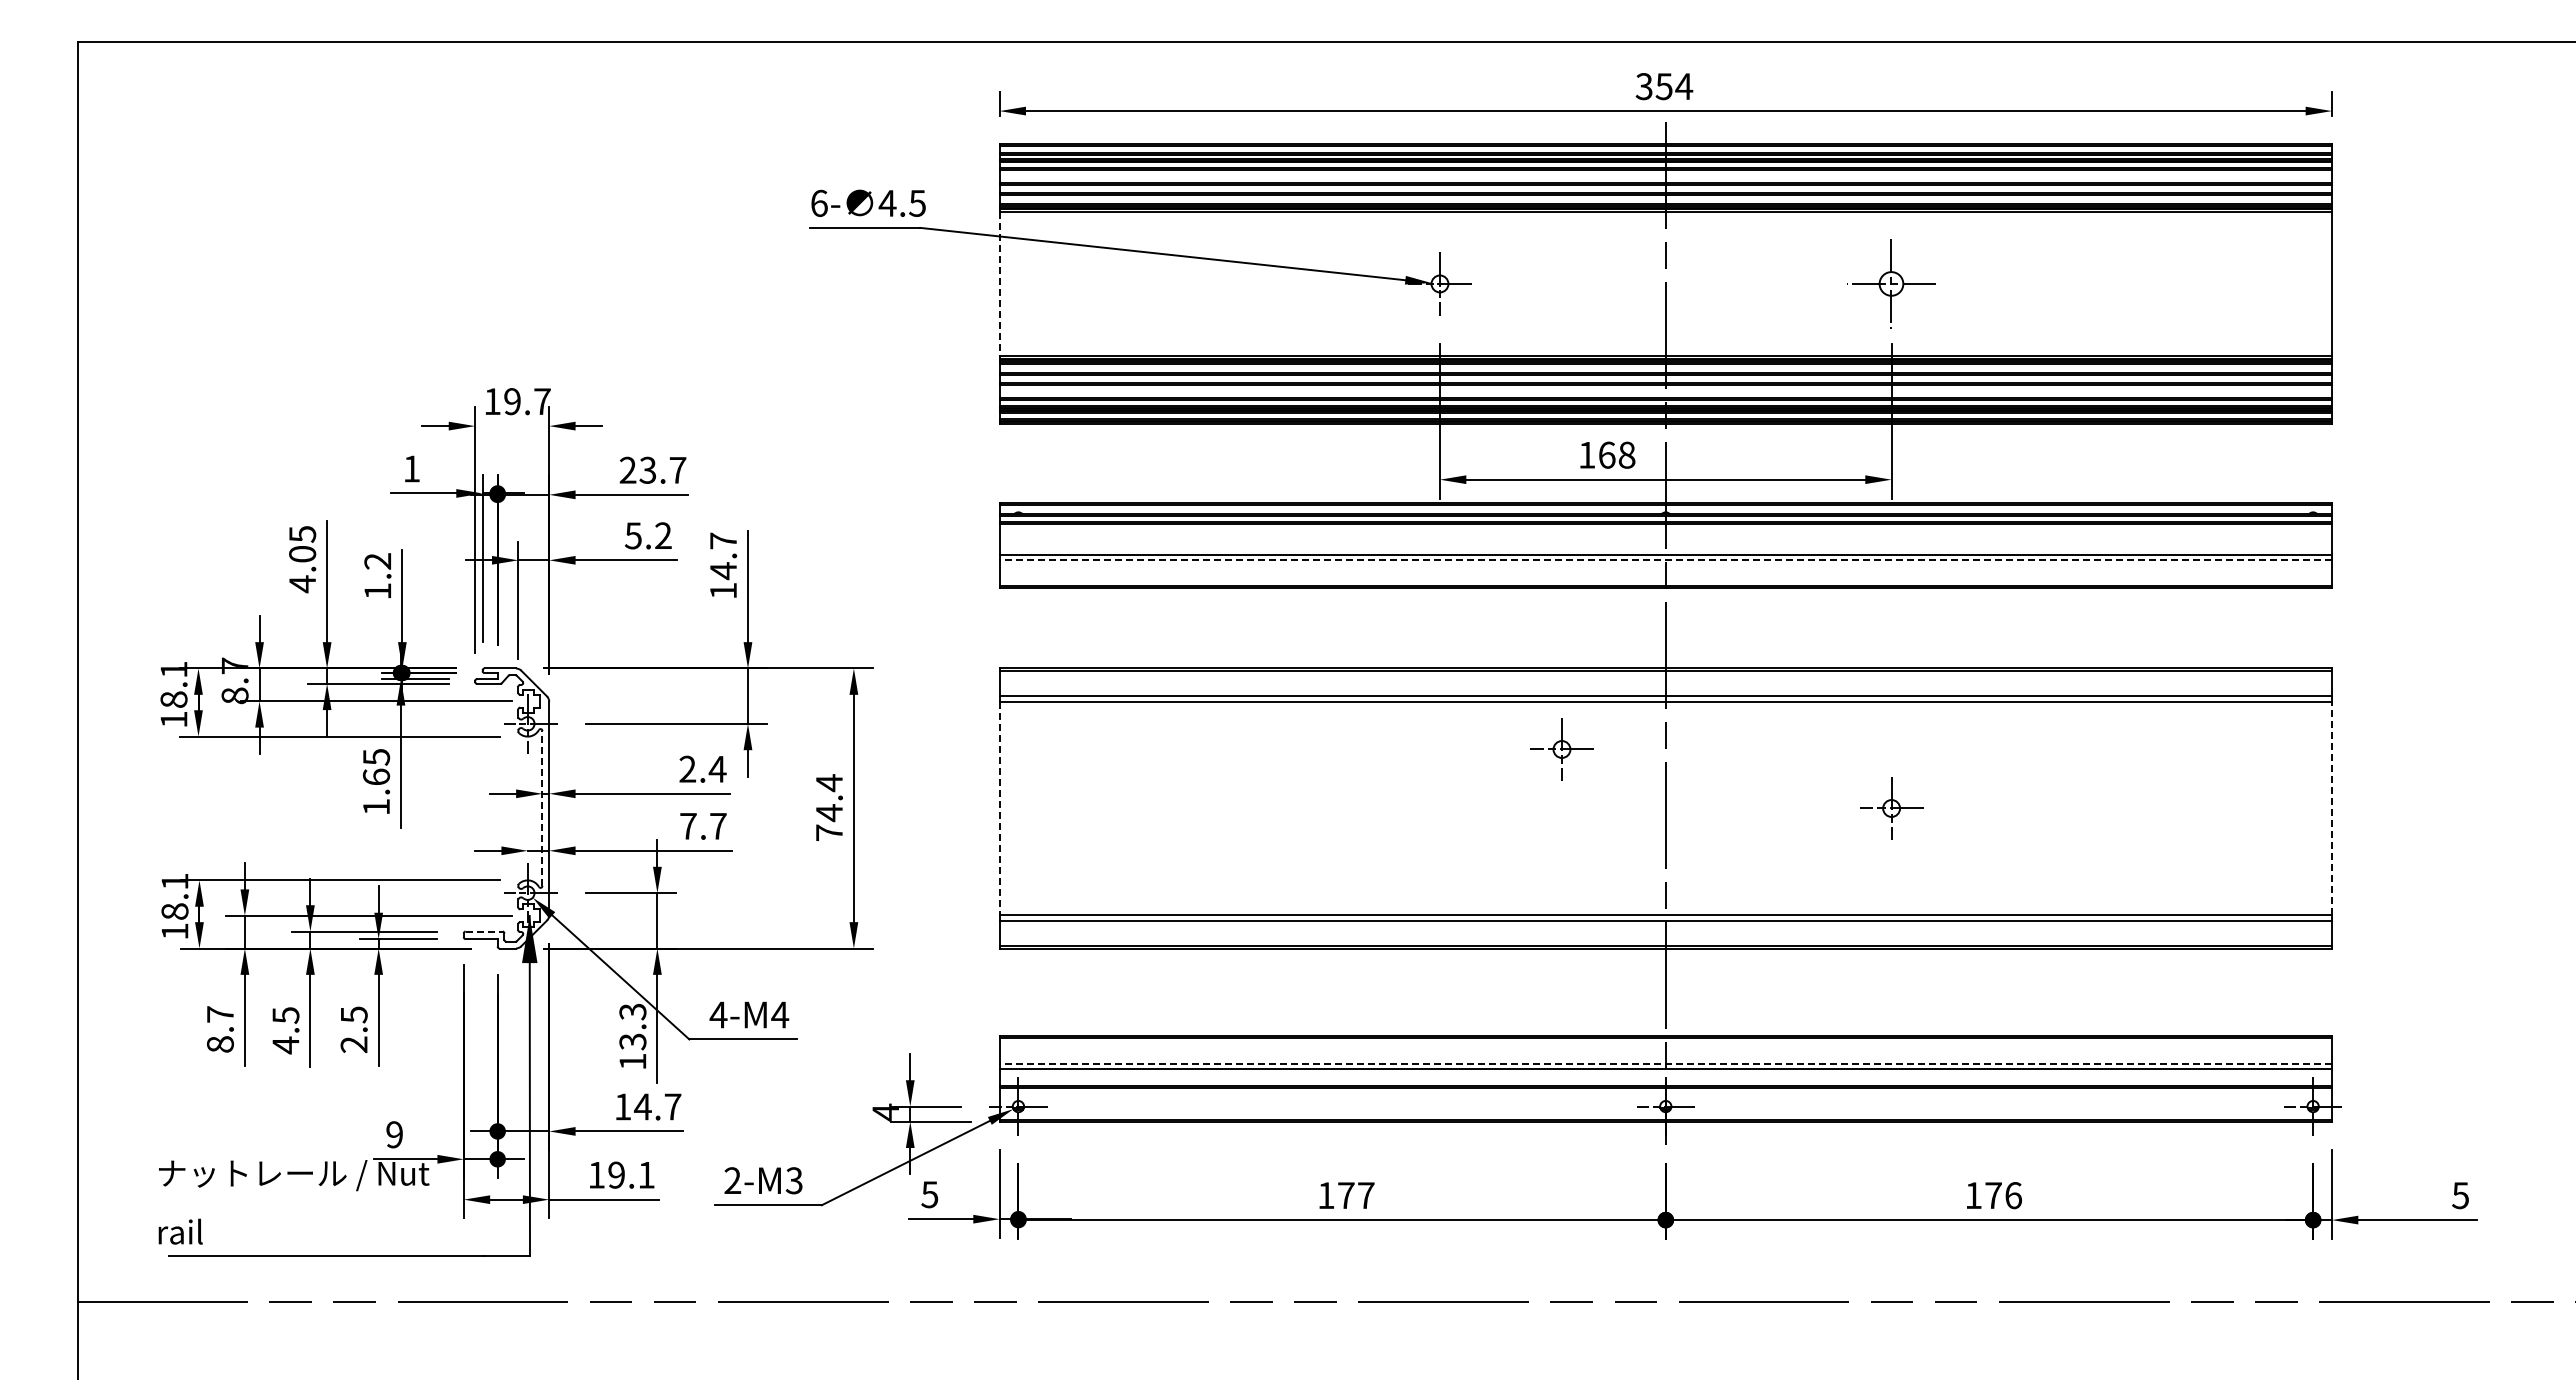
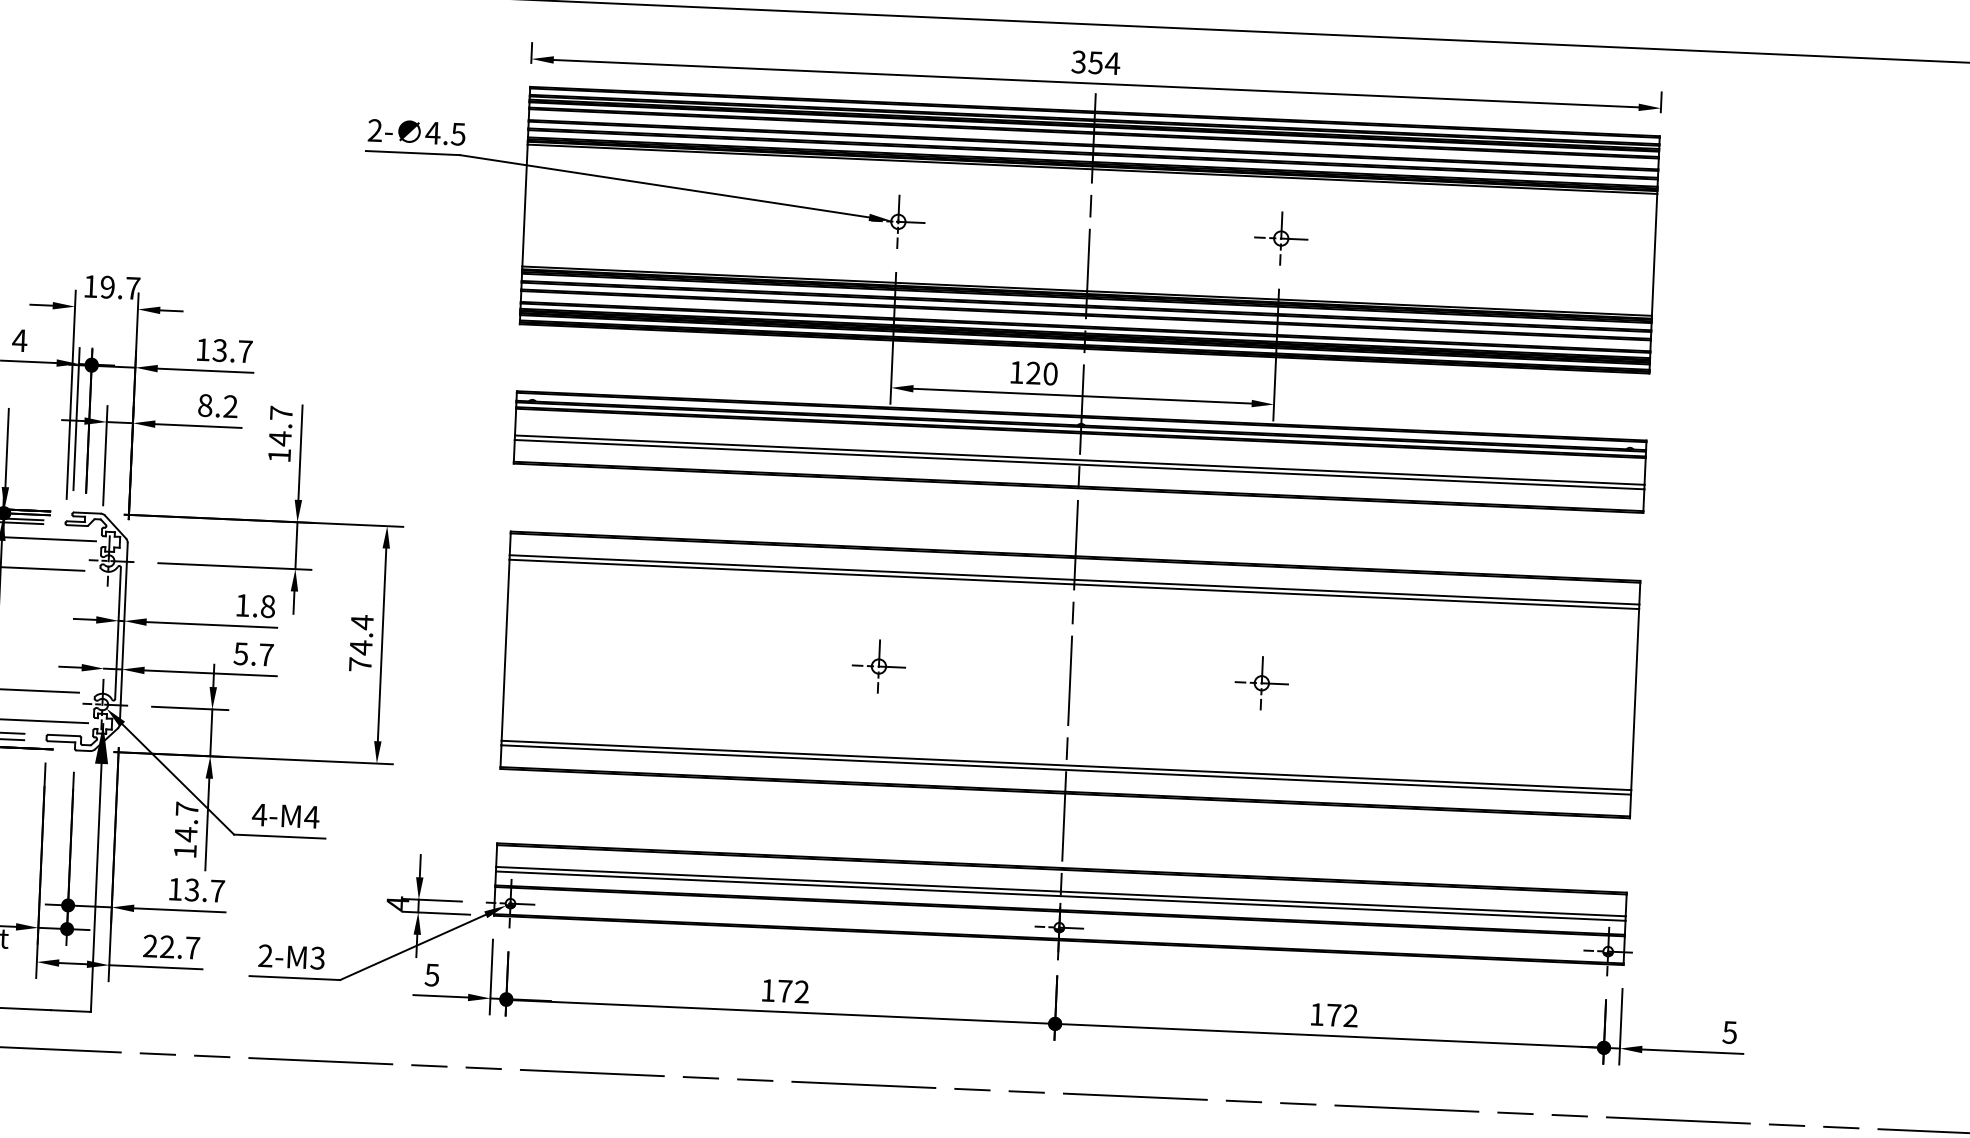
text: (819, 202) -> (375, 129), 6- -> 2-
line: (999, 283) -> (524, 205), dashed -> solid
part: (1891, 283) -> (1281, 238), size x0.71
text: (1616, 454) -> (1041, 372), 168 -> 120
text: (411, 468) -> (19, 340), 1 -> 4
text: (627, 469) -> (202, 349), 23.7 -> 13.7
text: (633, 535) -> (205, 405), 5.2 -> 8.2
line: (1665, 560) -> (1079, 464), dashed -> solid
part: (1561, 749) -> (878, 666), moved
text: (702, 768) -> (255, 605), 2.4 -> 1.8
line: (542, 808) -> (118, 633), dashed -> solid
line: (999, 808) -> (505, 650), dashed -> solid
line: (2331, 808) -> (1634, 699), dashed -> solid
text: (687, 826) -> (240, 653), 7.7 -> 5.7
line: (484, 931) -> (64, 735), dashed -> solid
text: (632, 1026) -> (186, 821), 13.3 -> 14.7
line: (1665, 1064) -> (1060, 891), dashed -> solid
text: (642, 1106) -> (191, 889), 14.7 -> 13.7
text: (621, 1174) -> (171, 946), 19.1 -> 22.7
text: (1366, 1195) -> (802, 991), 177 -> 172
text: (2013, 1195) -> (1350, 1015), 176 -> 172

